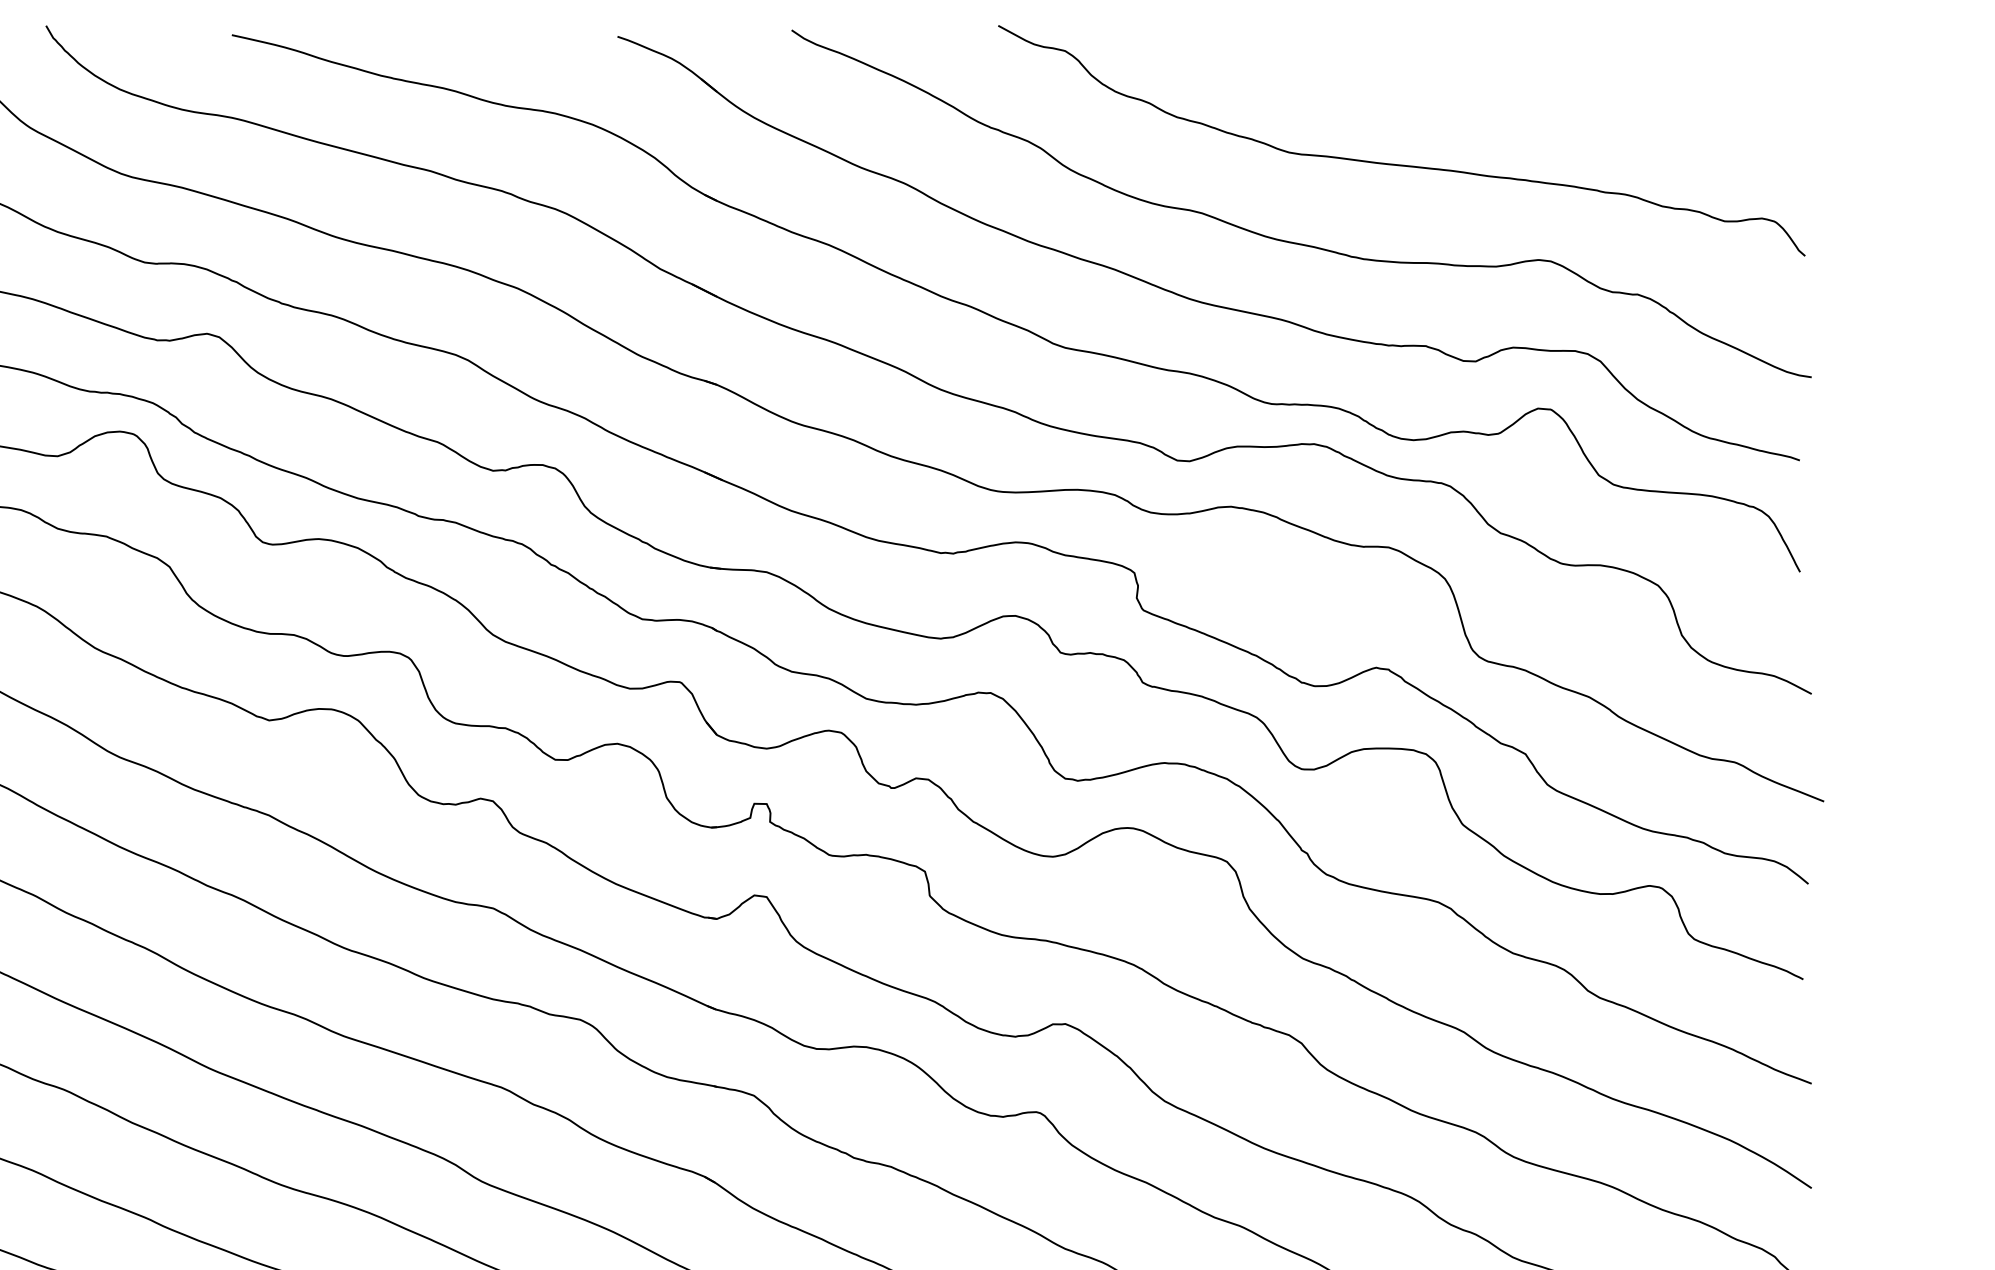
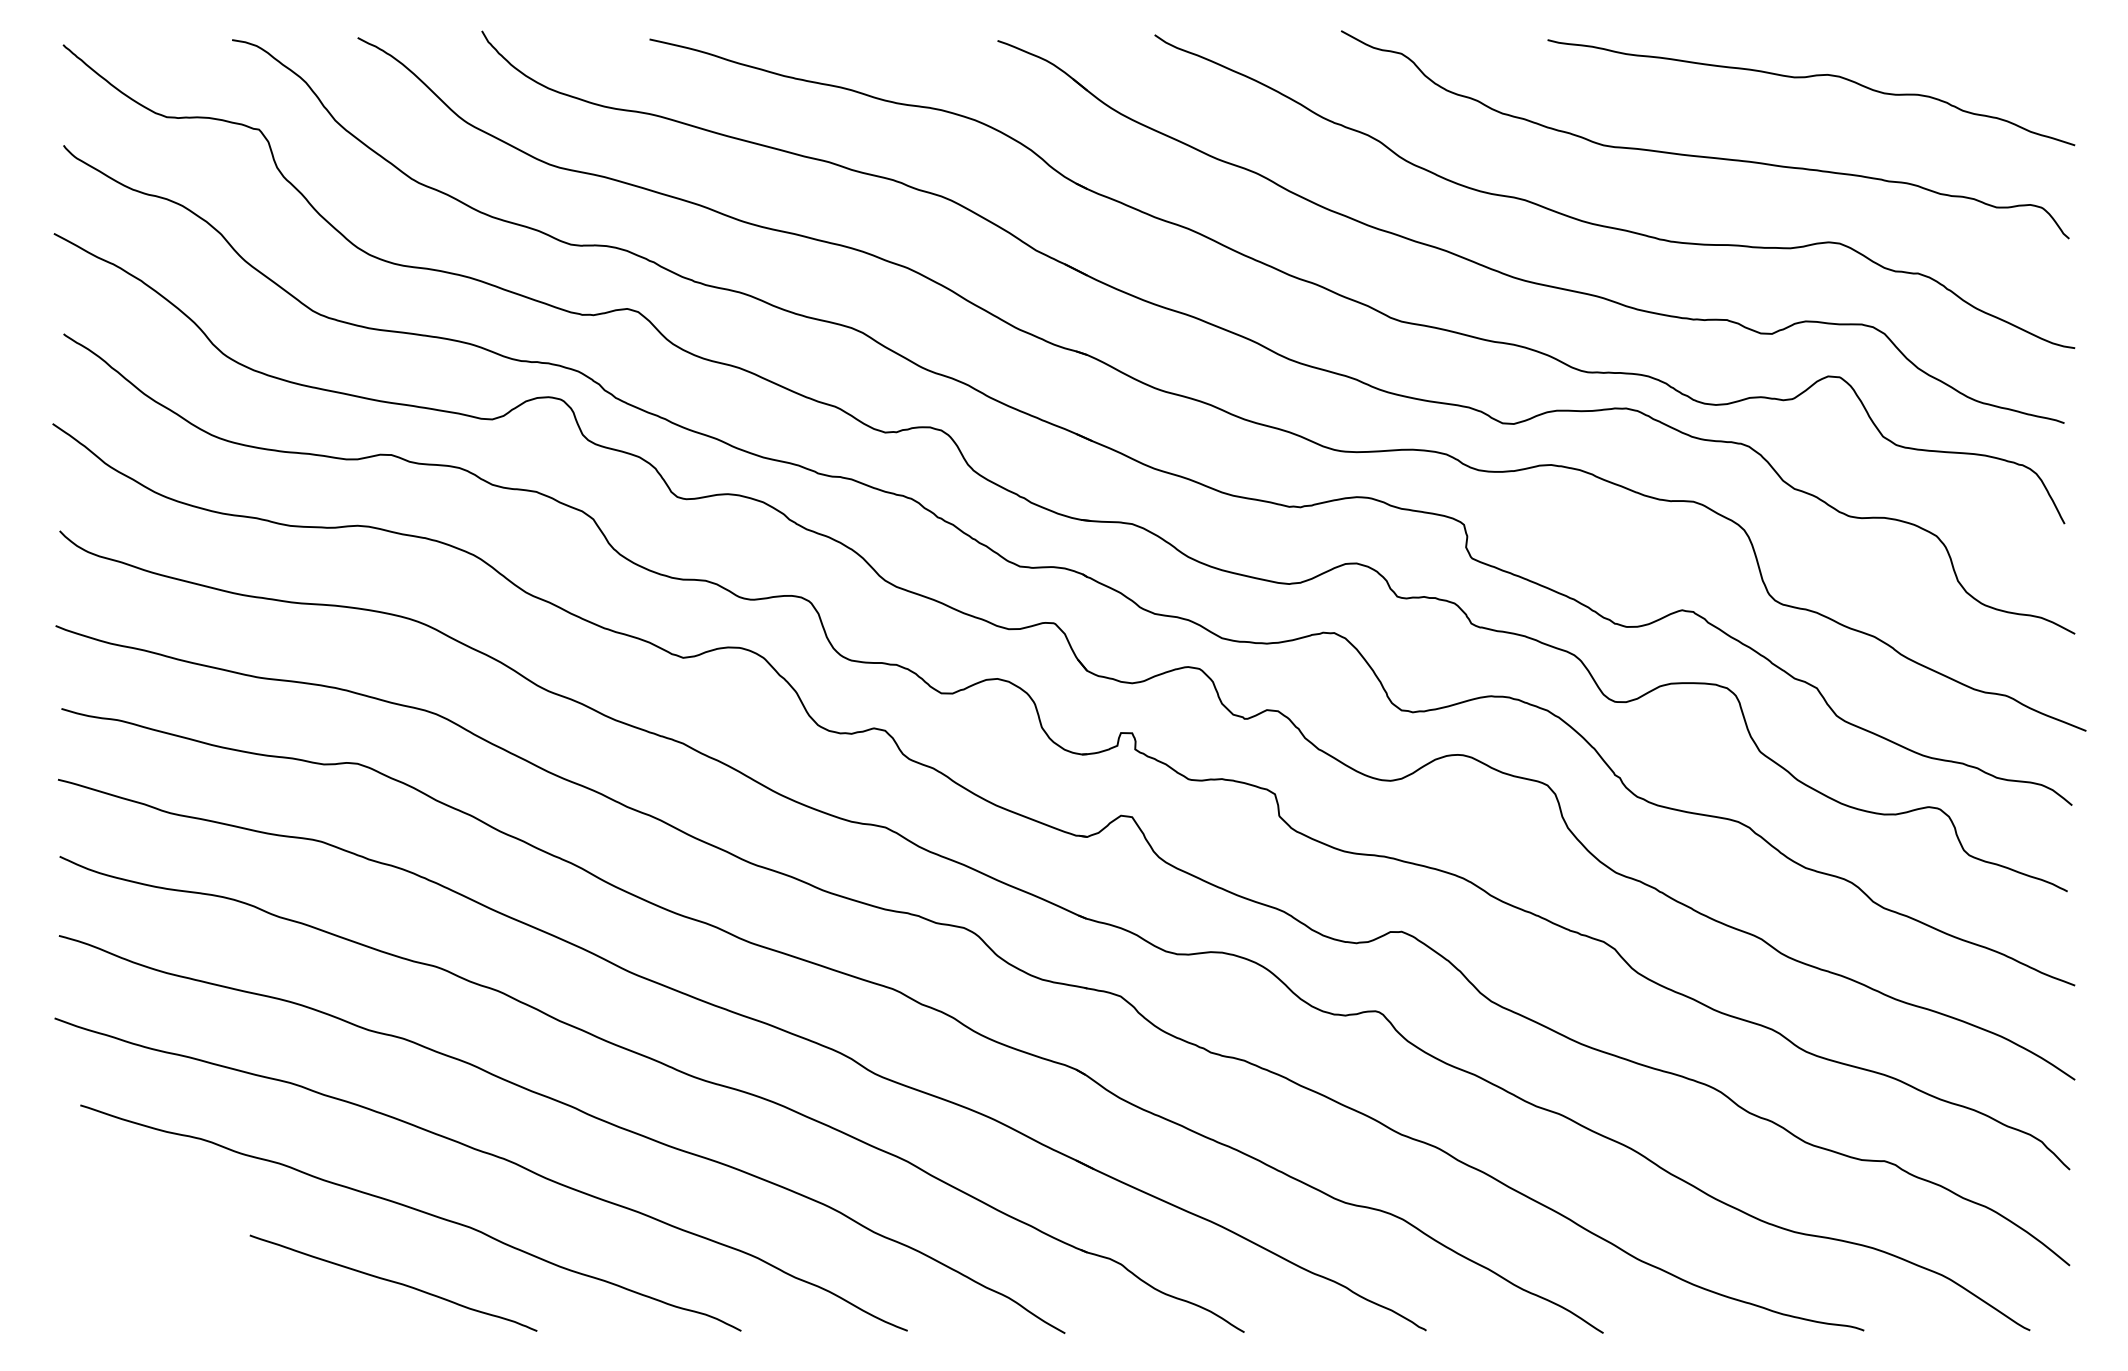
curve: (1519, 77) -> (1811, 77), added

